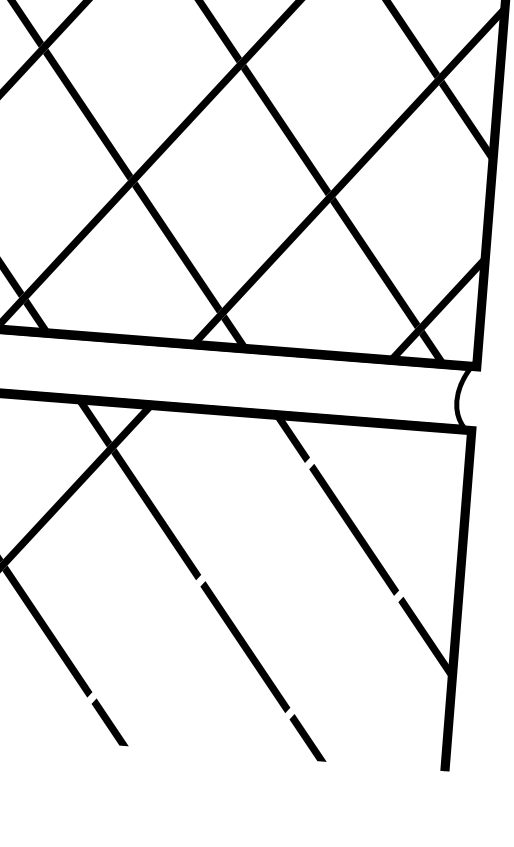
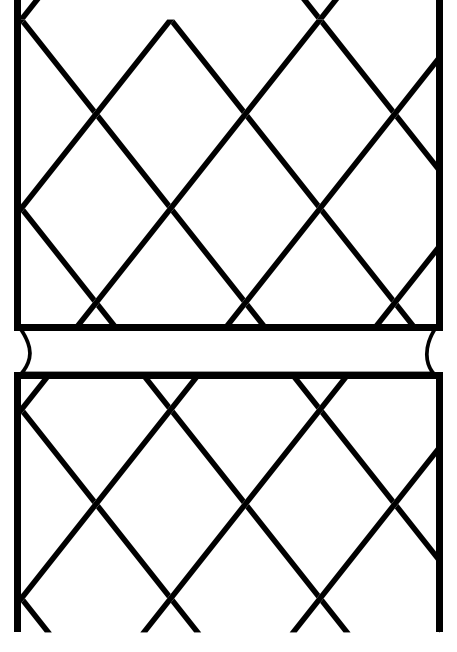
fill: (200, 580) -> (245, 503), added
fill: (355, 637) -> (364, 537), added

